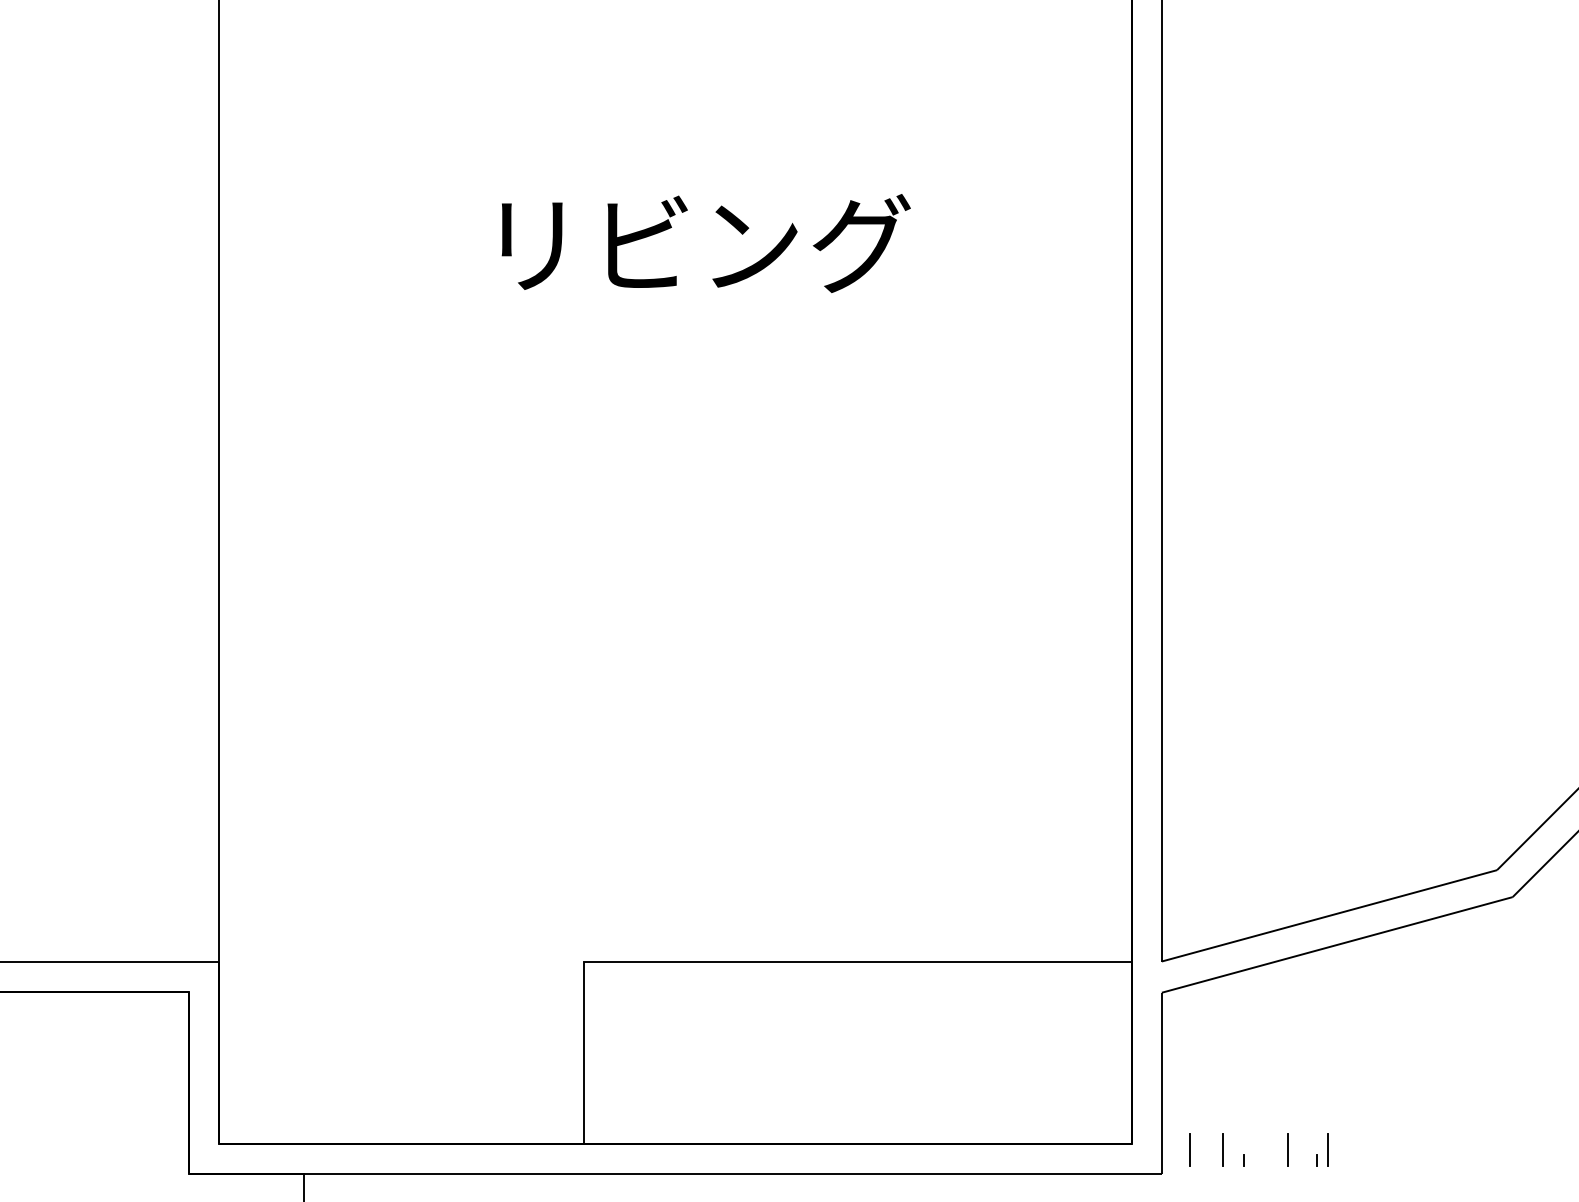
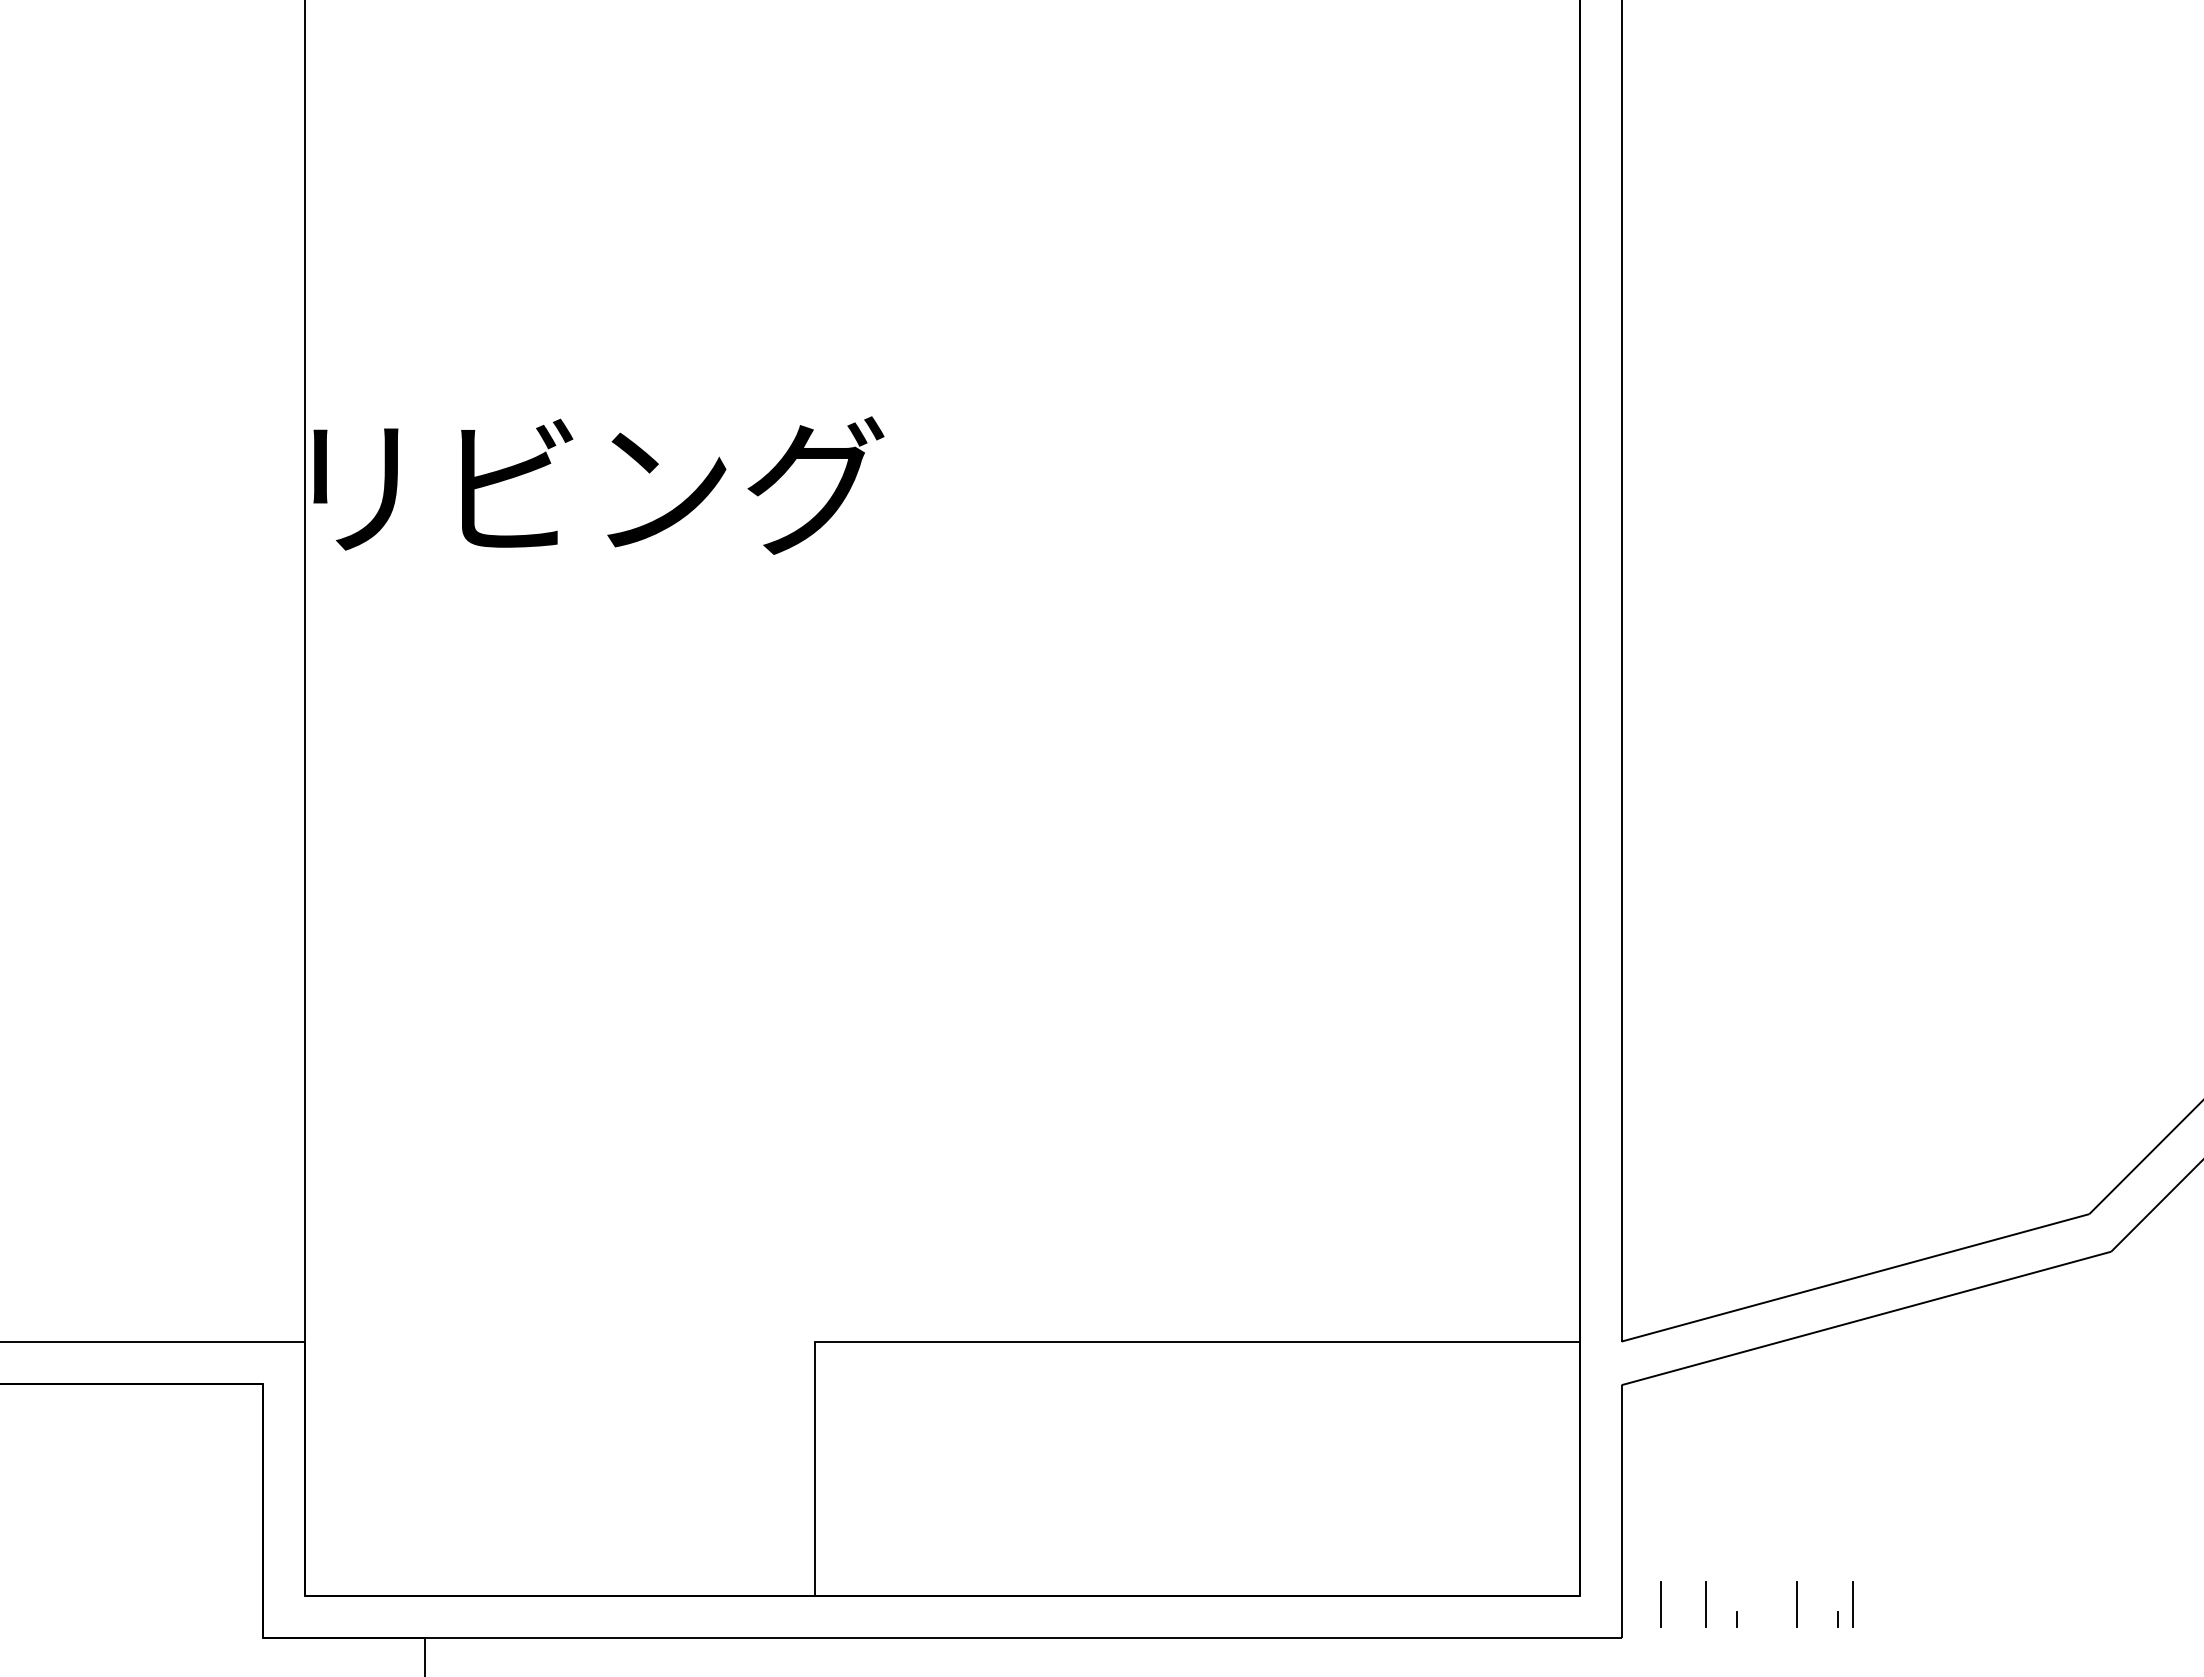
text: (706, 243) -> (598, 485), moved

